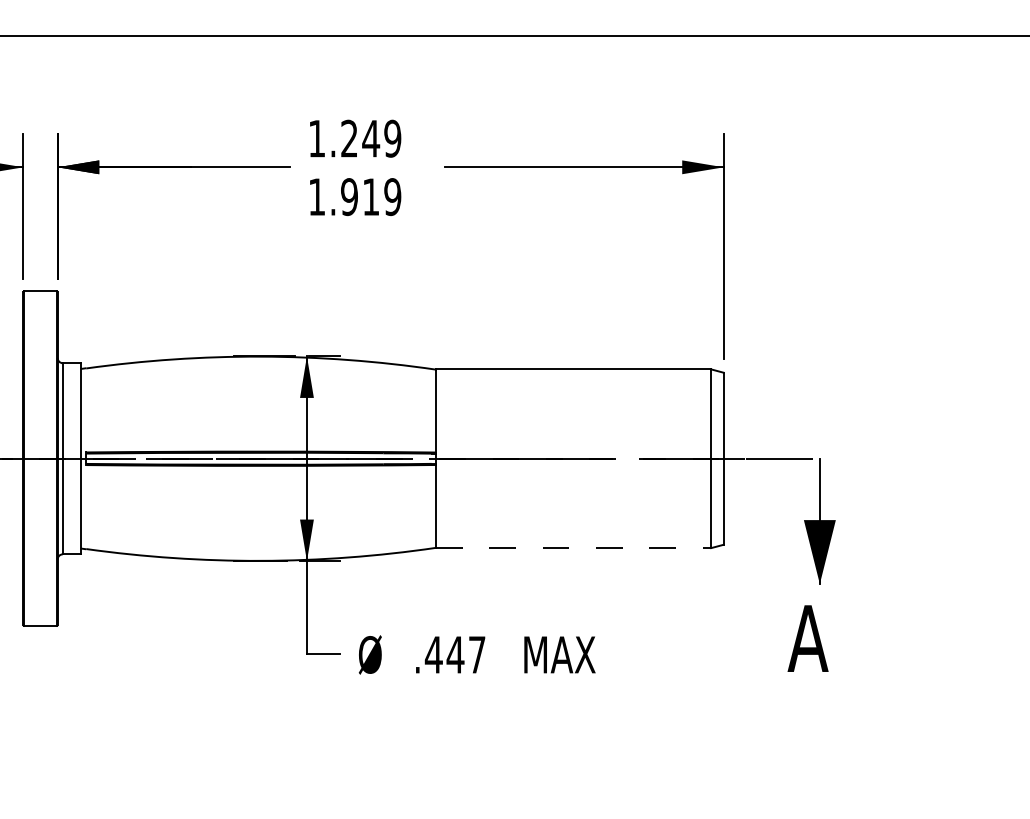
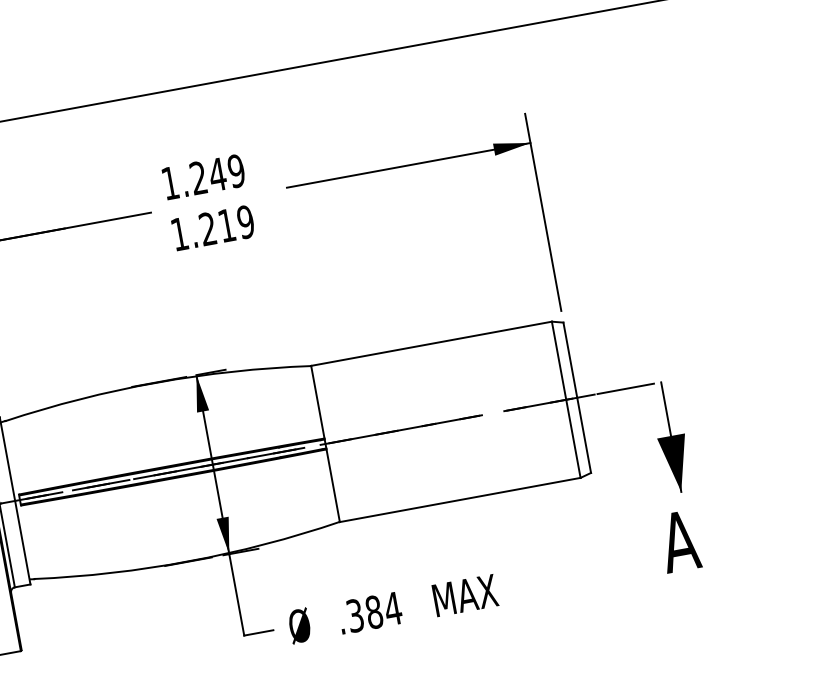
text: (349, 197) -> (208, 229), 1.919 -> 1.219
line: (573, 548) -> (460, 500), dashed -> solid
text: (455, 654) -> (374, 611), .447 -> .384

